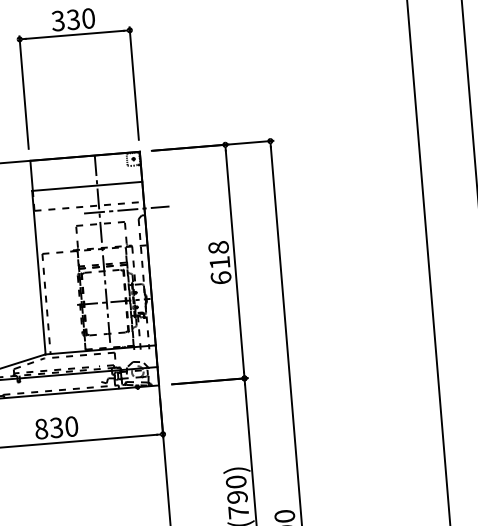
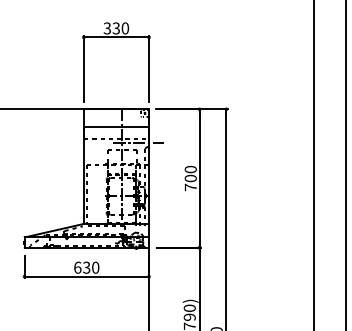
text: (219, 262) -> (190, 178), 618 -> 700
text: (41, 428) -> (77, 267), 830 -> 630

